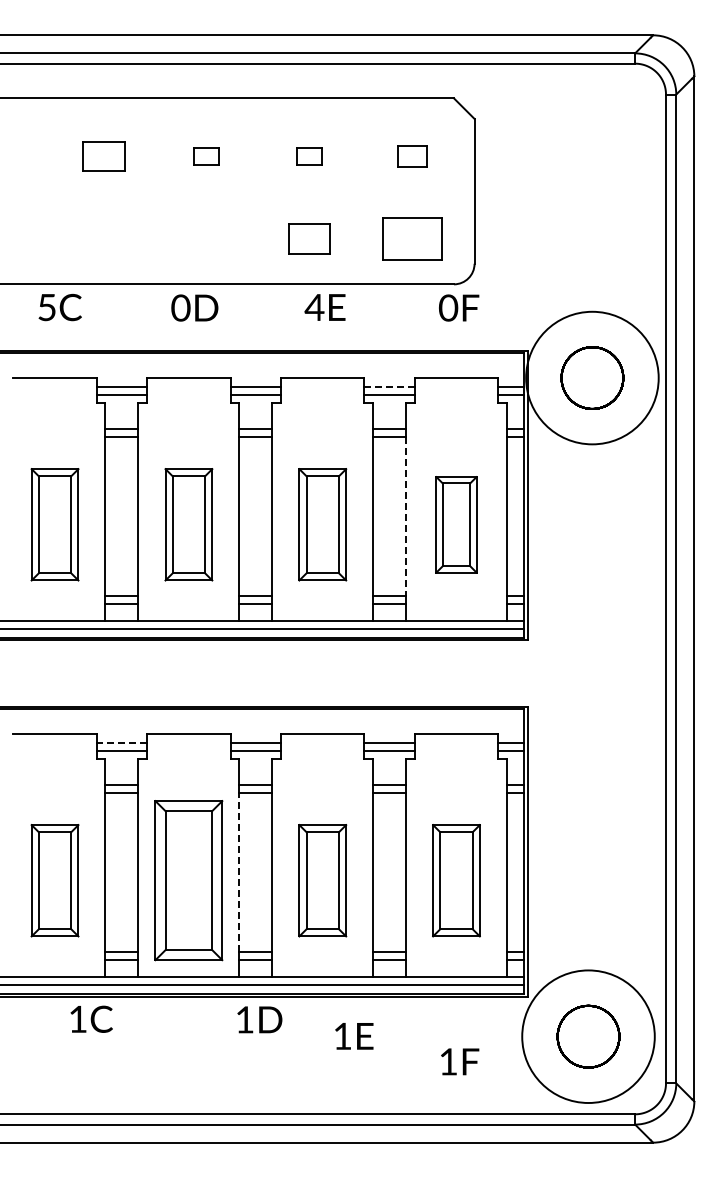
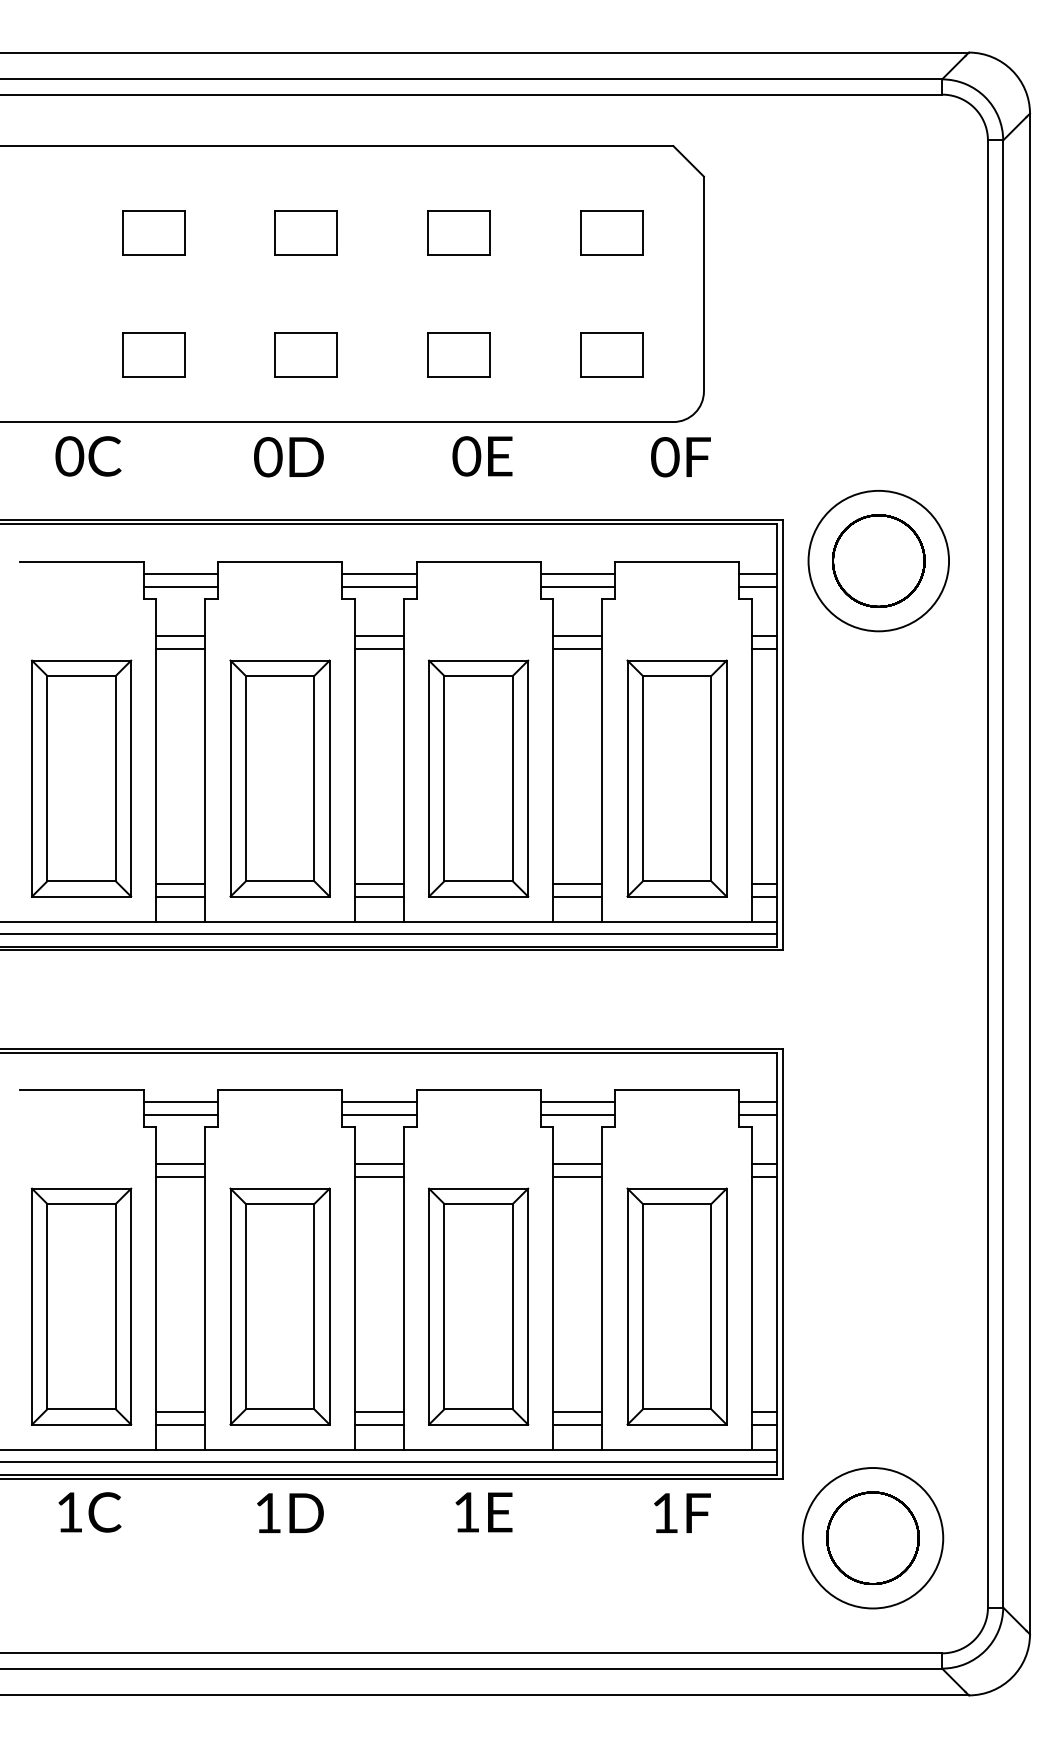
part: (206, 156) -> (306, 232), size x1.67
part: (309, 156) -> (459, 232), size x1.67
part: (411, 156) -> (610, 232), size x1.43
part: (103, 238) -> (153, 353), added
part: (206, 238) -> (306, 353), added
part: (411, 238) -> (610, 353), size x0.71
text: (46, 307) -> (68, 456), 5C -> 0C
text: (314, 307) -> (466, 456), 4E -> 0E
circle: (592, 377) -> (878, 560), size x0.71
line: (389, 386) -> (577, 573), dashed -> solid
line: (406, 516) -> (602, 766), dashed -> solid
part: (54, 524) -> (80, 778), size x1.43
part: (188, 524) -> (279, 778), size x1.43
part: (322, 524) -> (478, 778), size x1.43
part: (456, 524) -> (677, 778), size x1.67
line: (121, 742) -> (180, 1101), dashed -> solid
line: (239, 871) -> (355, 1293), dashed -> solid
part: (54, 880) -> (80, 1306), size x1.43
part: (322, 880) -> (478, 1306), size x1.43
part: (456, 880) -> (677, 1306), size x1.43
text: (91, 1018) -> (89, 1511), moved
text: (259, 1019) -> (289, 1512), moved
text: (354, 1036) -> (484, 1512), moved
circle: (588, 1036) -> (872, 1537), size x0.71
text: (460, 1061) -> (683, 1512), moved

